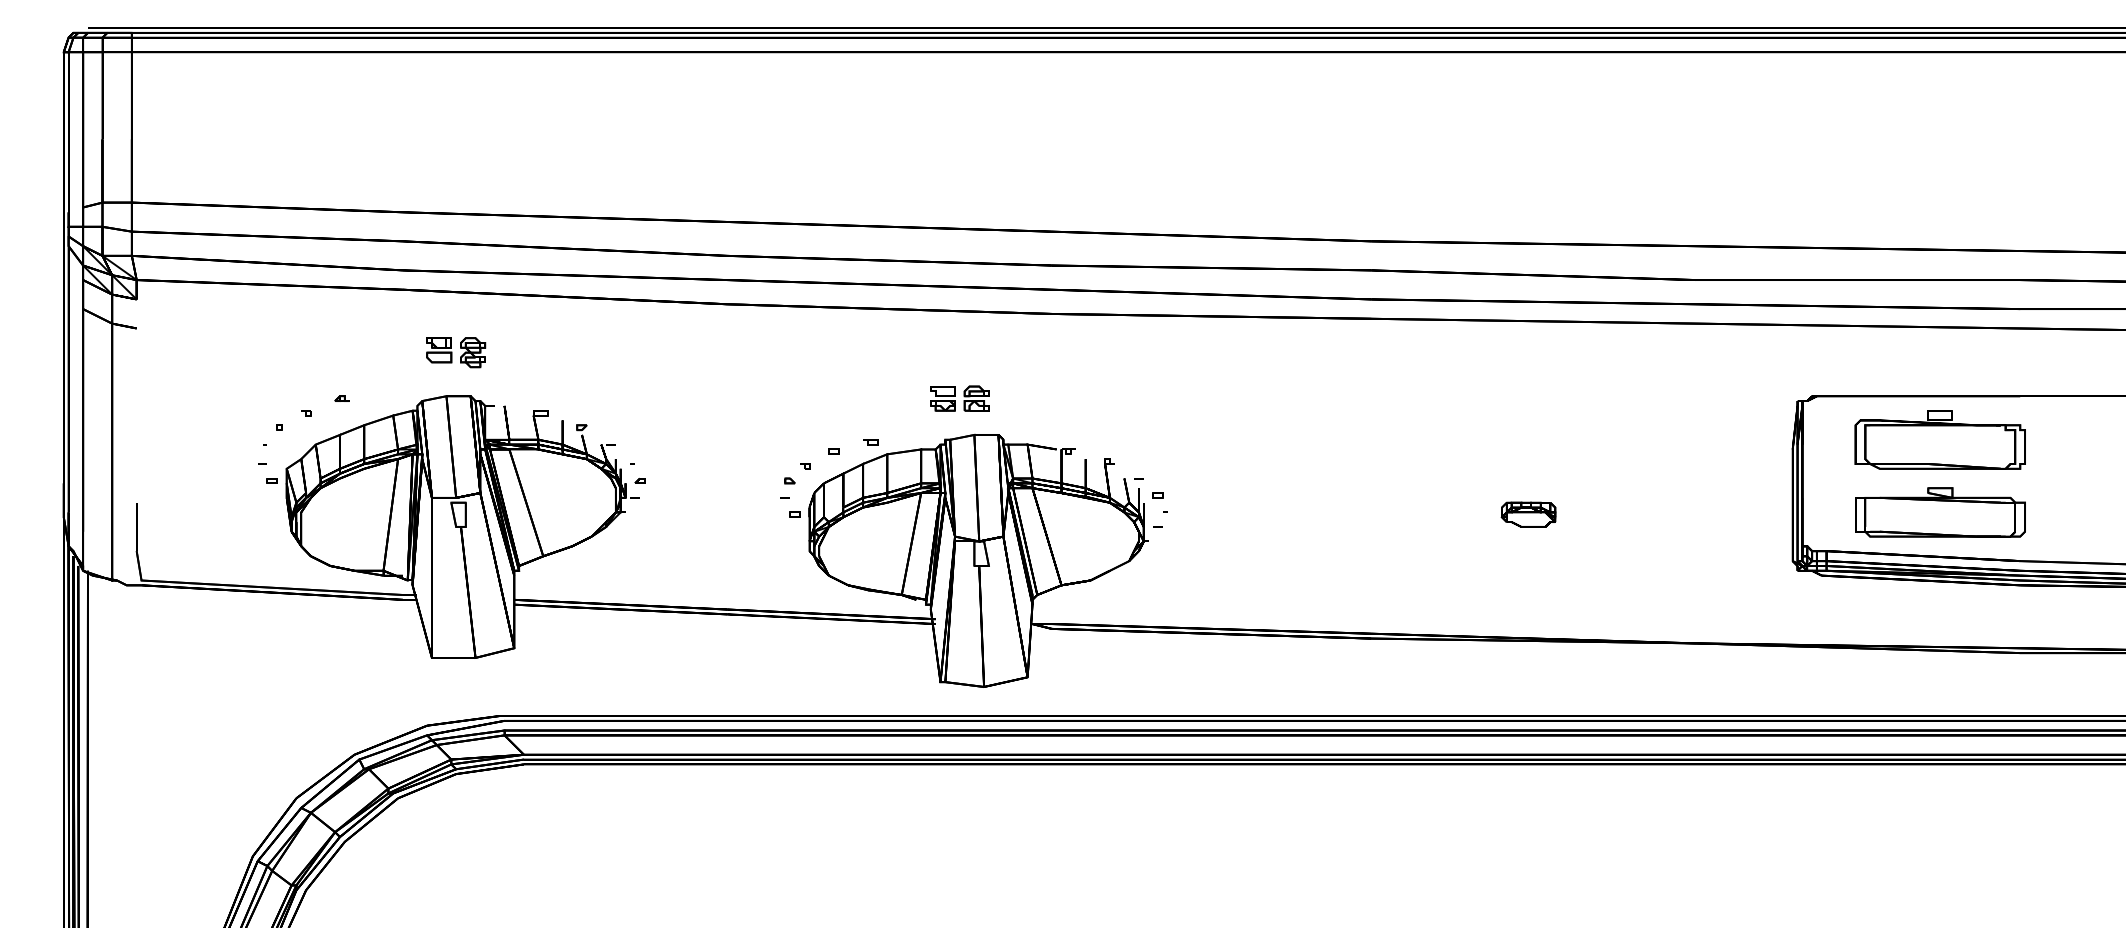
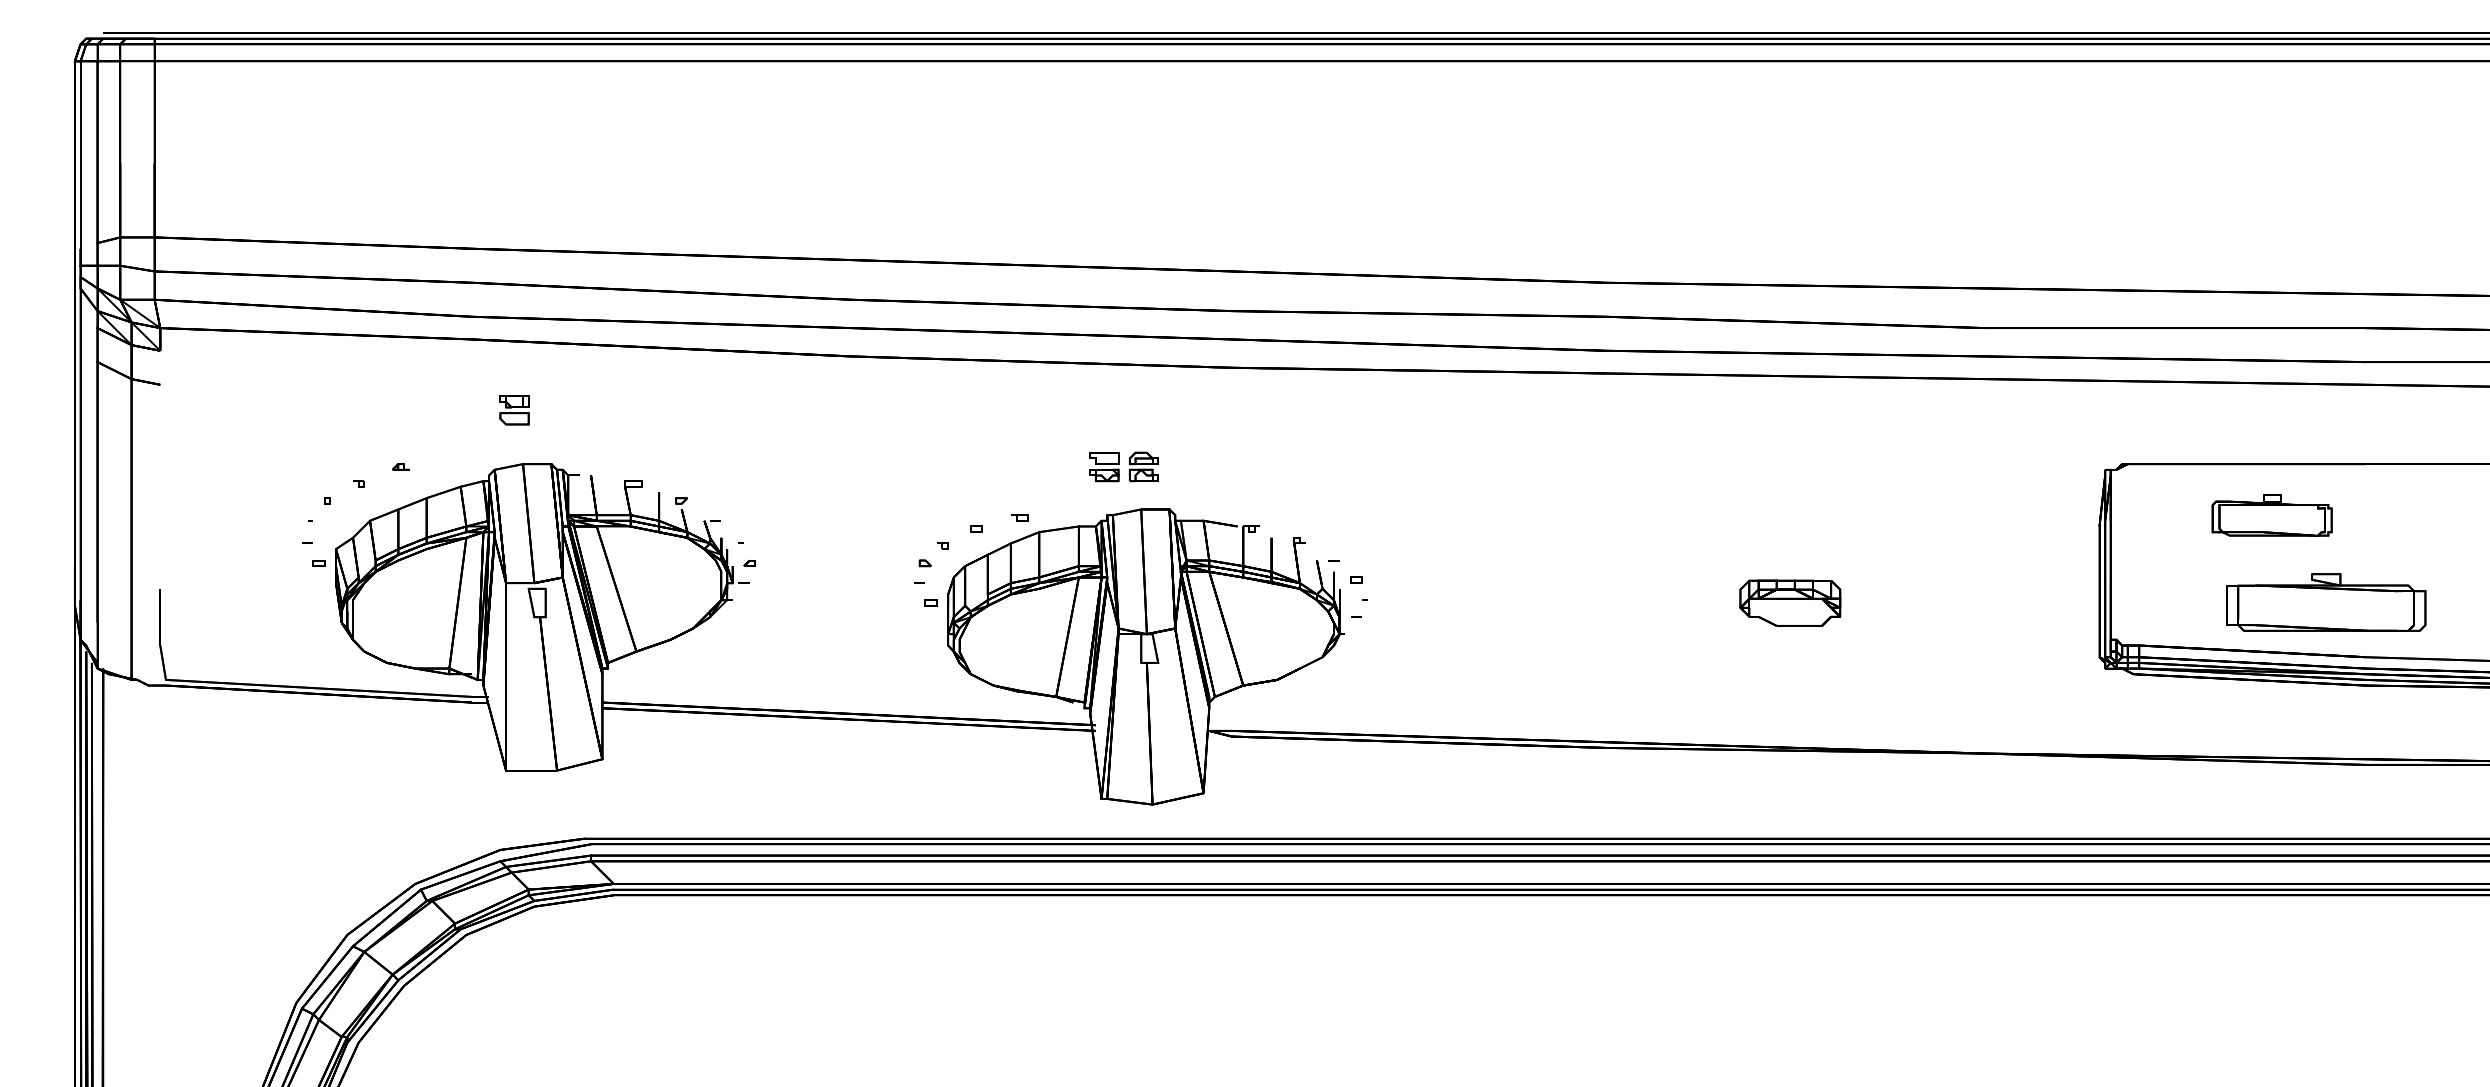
part: (473, 352) -> (554, 412), removed
part: (1939, 439) -> (2271, 514), size x0.6
part: (1940, 512) -> (2326, 602), moved
part: (1528, 514) -> (1790, 602), size x1.6

